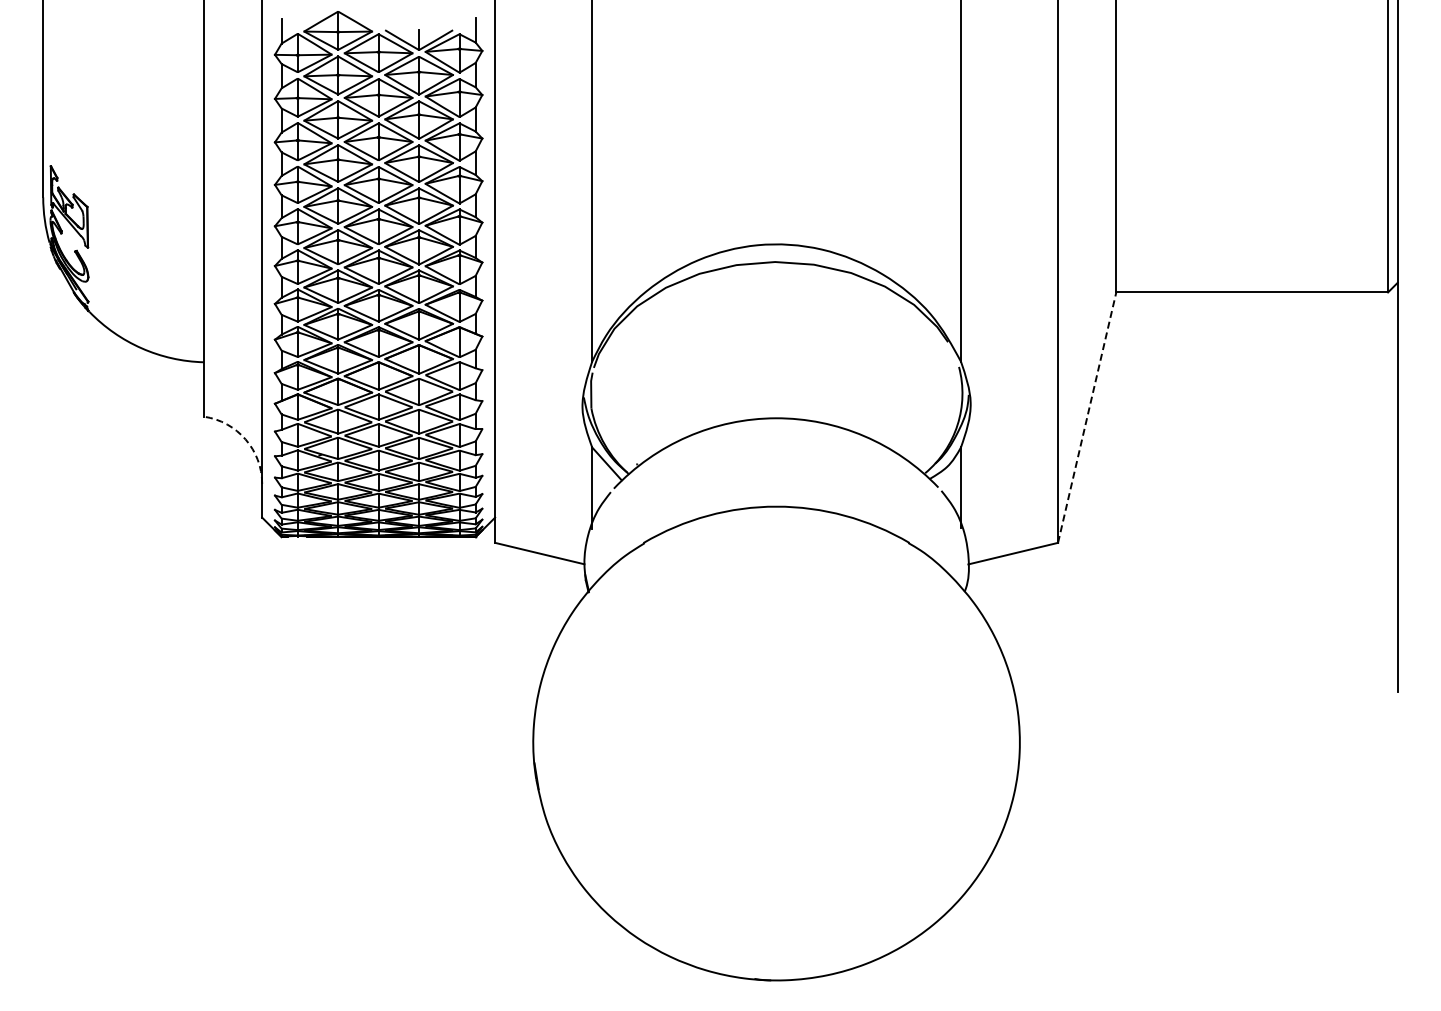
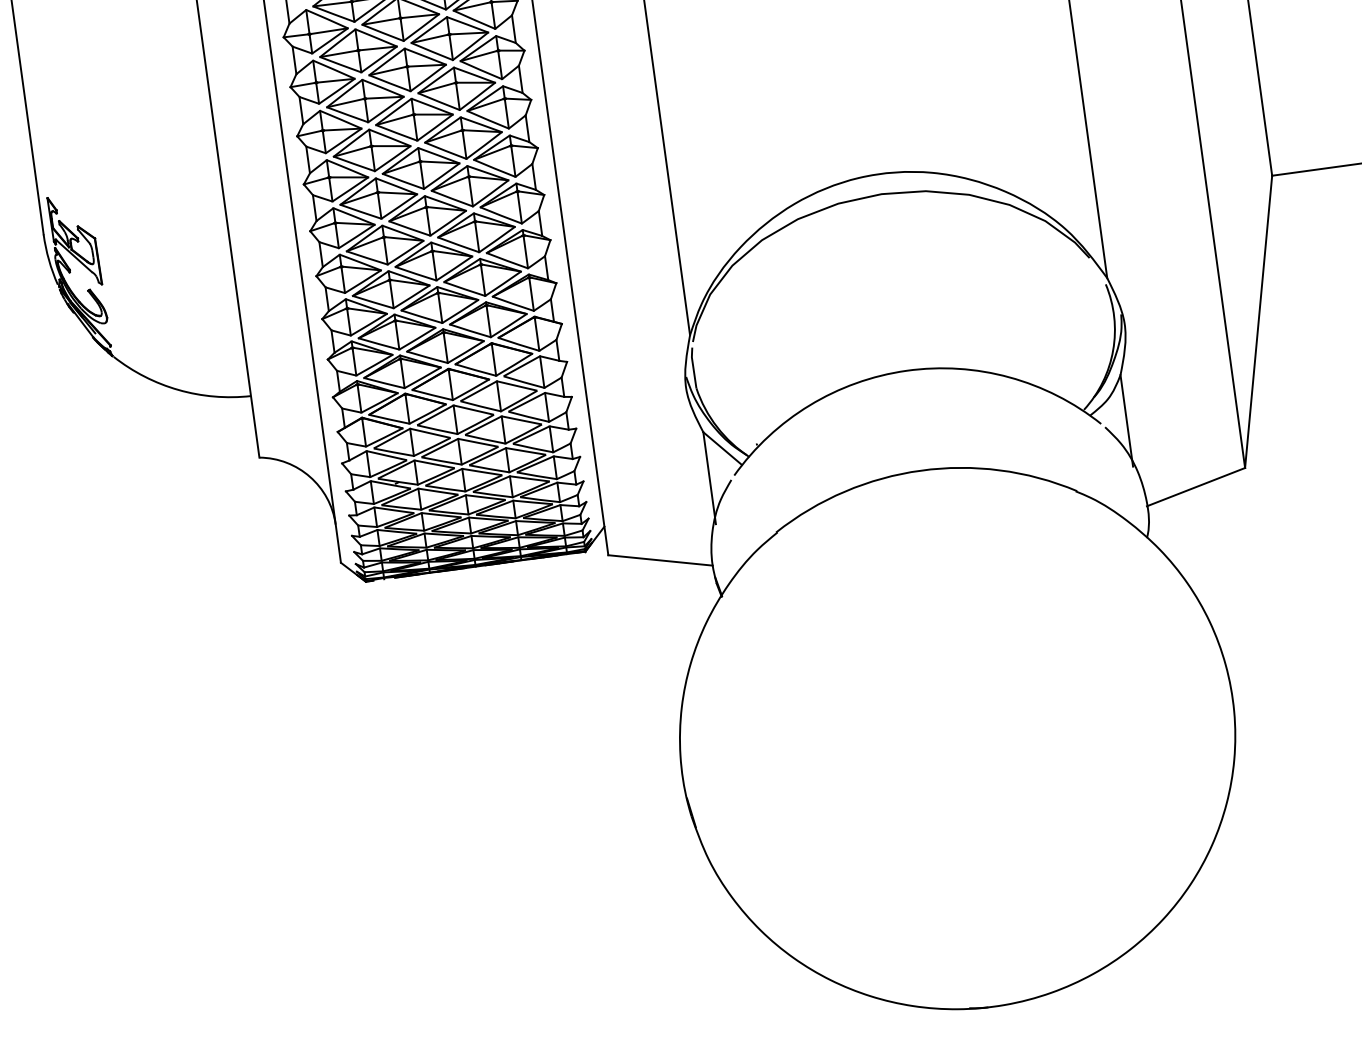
line: (1087, 417) -> (1258, 321), dashed -> solid
arc: (245, 439) -> (309, 476), dashed -> solid

